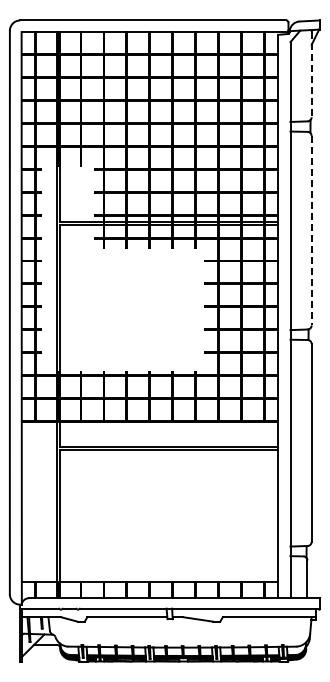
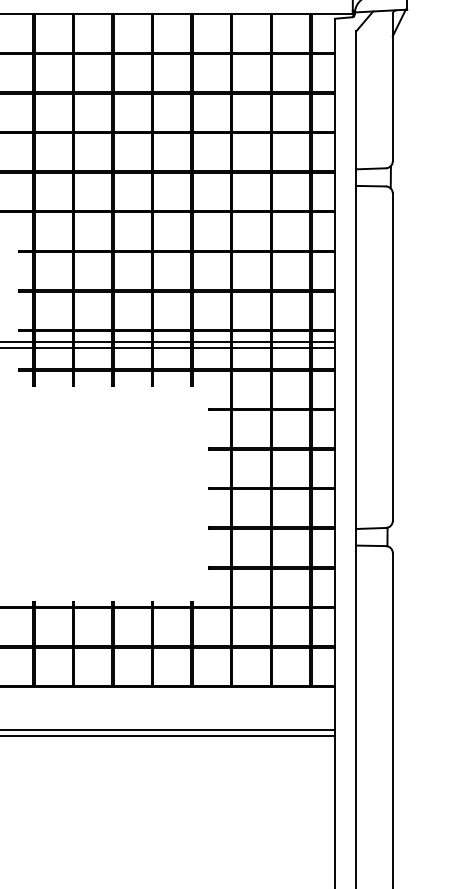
line: (311, 74) -> (392, 87), dashed -> solid
line: (311, 230) -> (392, 356), dashed -> solid

